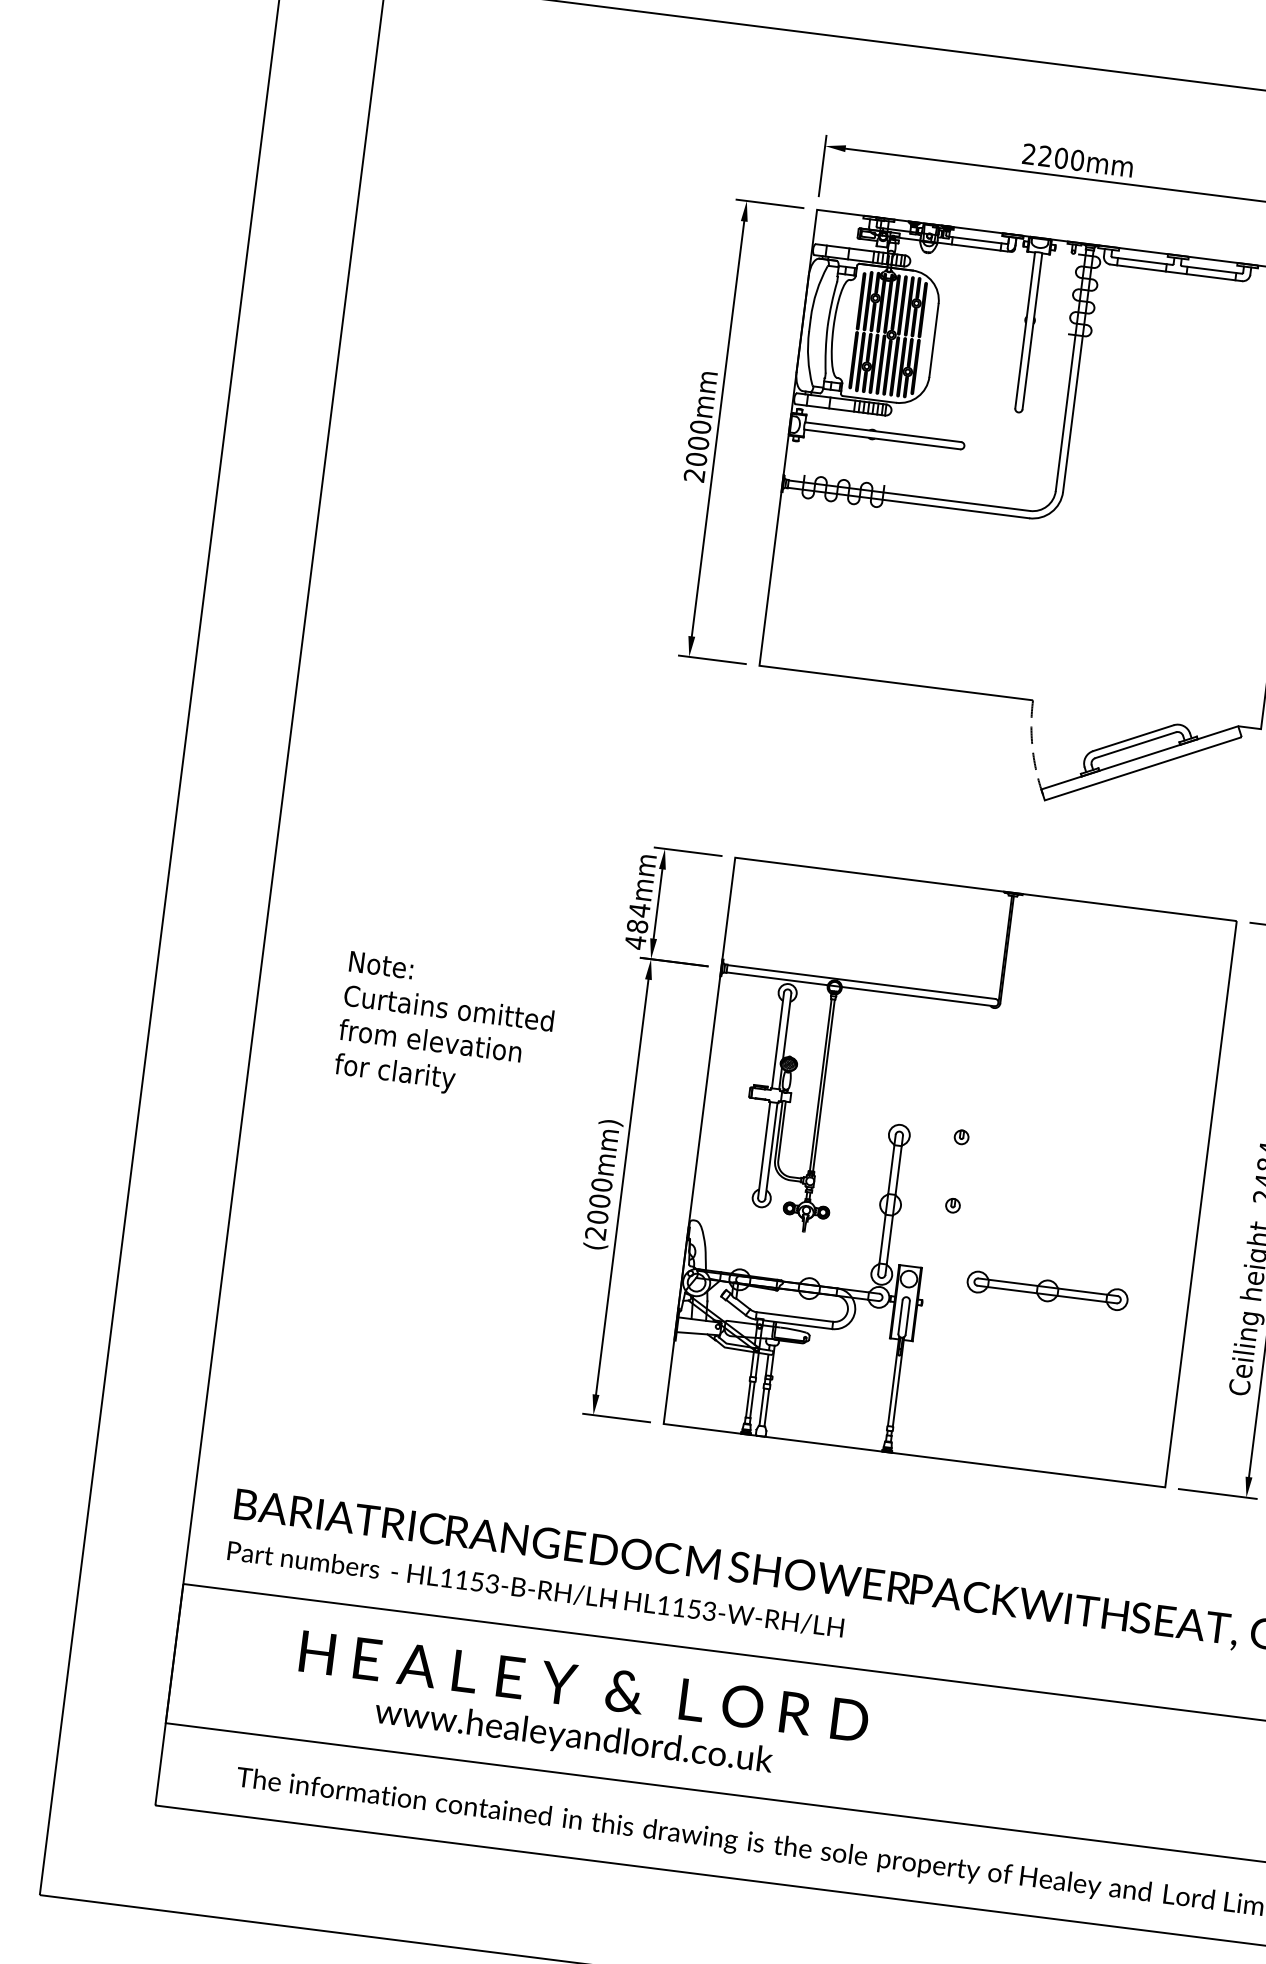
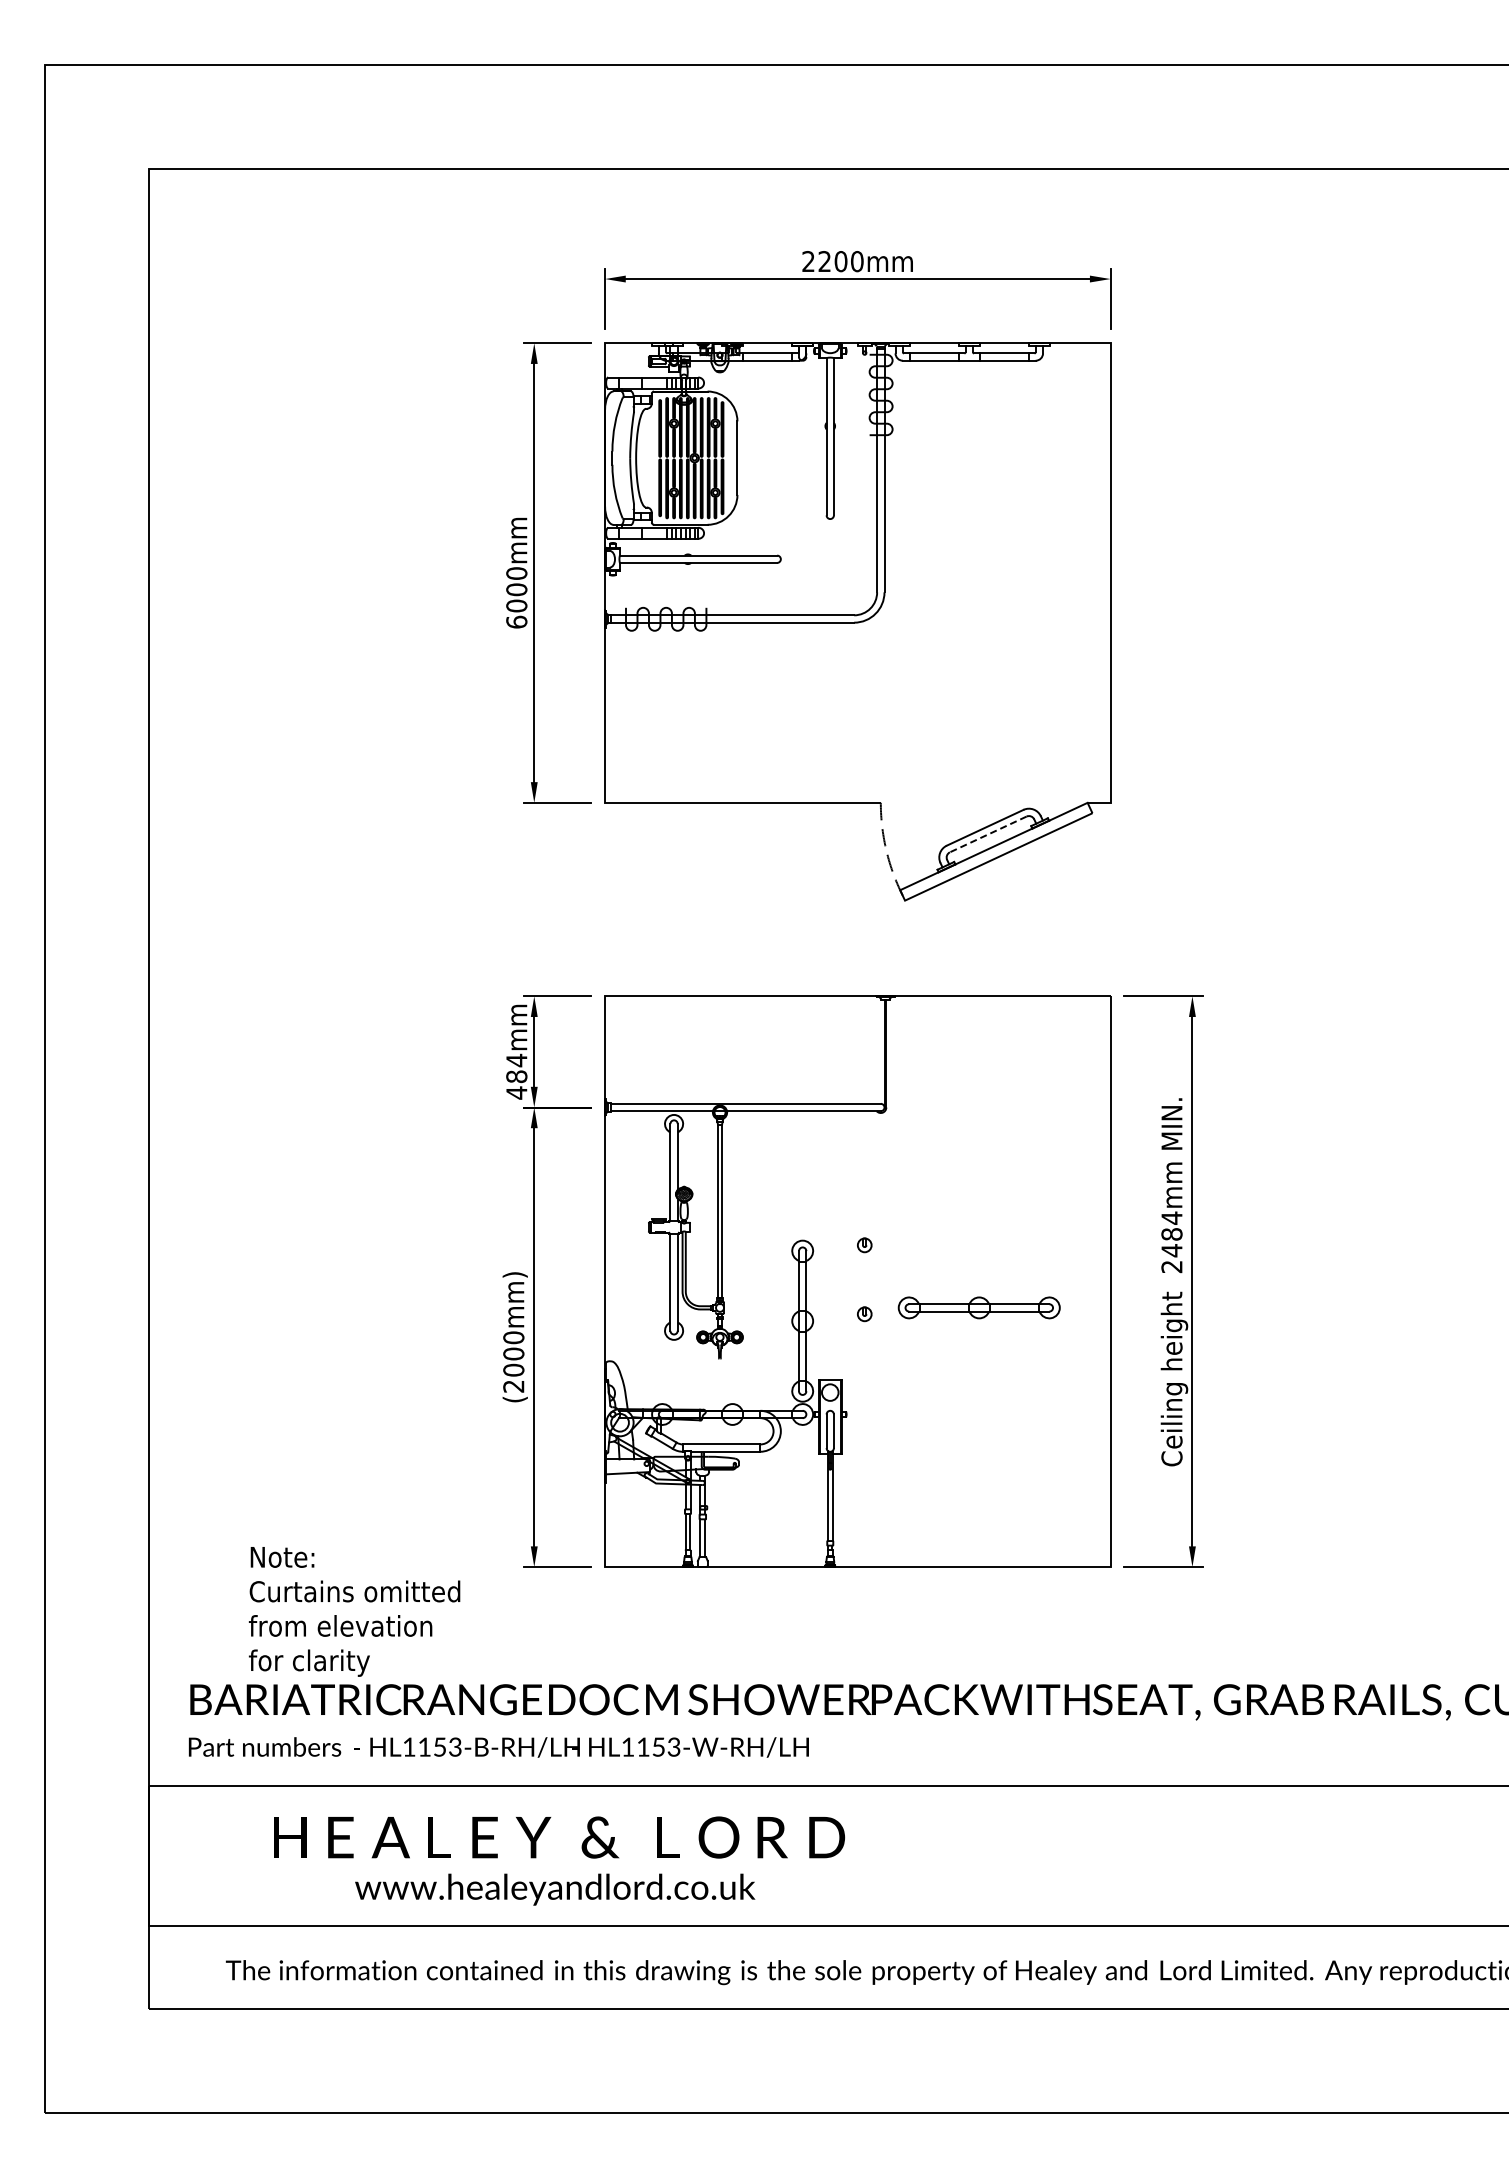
text: (694, 474) -> (516, 621), 2000mm -> 6000mm
line: (1134, 745) -> (987, 834), solid -> dashed
text: (446, 1028) -> (354, 1611), moved
part: (1046, 1290) -> (978, 1307), moved

